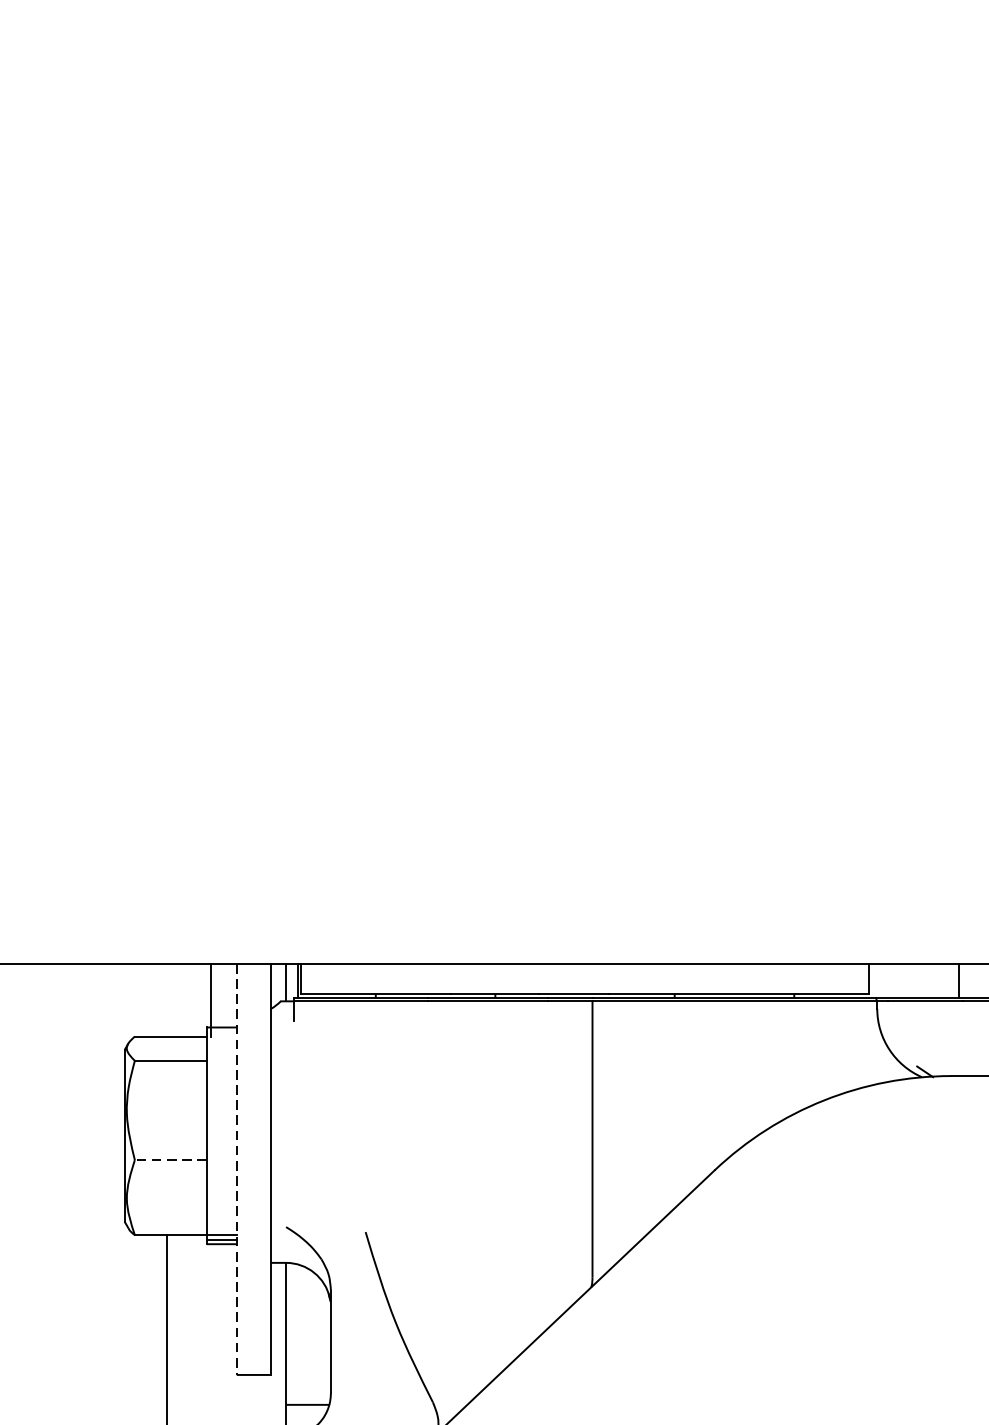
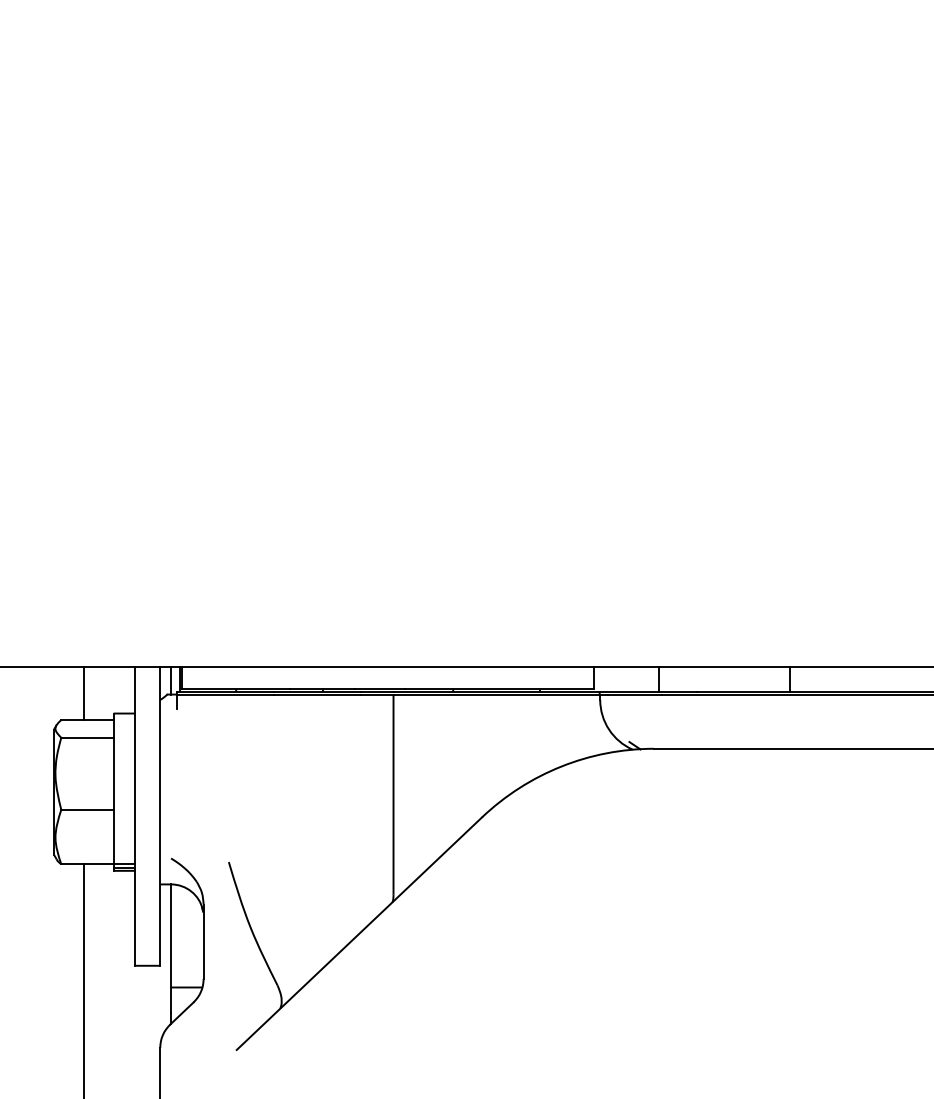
line: (210, 999) -> (84, 693), moved
line: (169, 1159) -> (86, 809), dashed -> solid
line: (237, 1170) -> (135, 817), dashed -> solid

